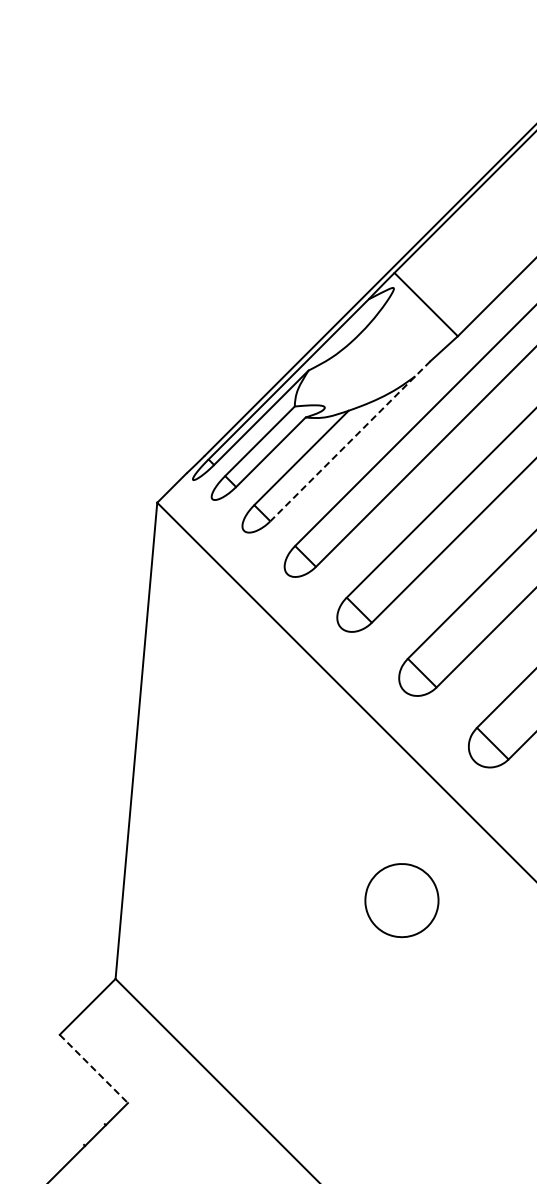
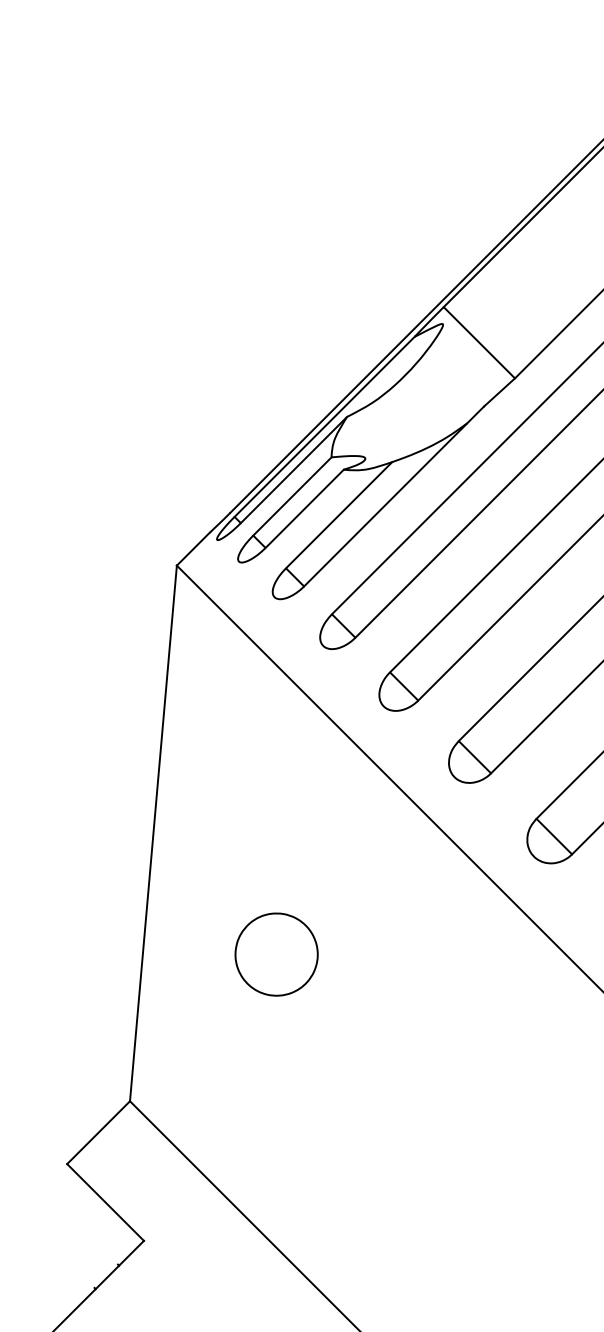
line: (350, 441) -> (394, 496), dashed -> solid
part: (401, 900) -> (276, 954), moved
line: (94, 1069) -> (106, 1203), dashed -> solid

